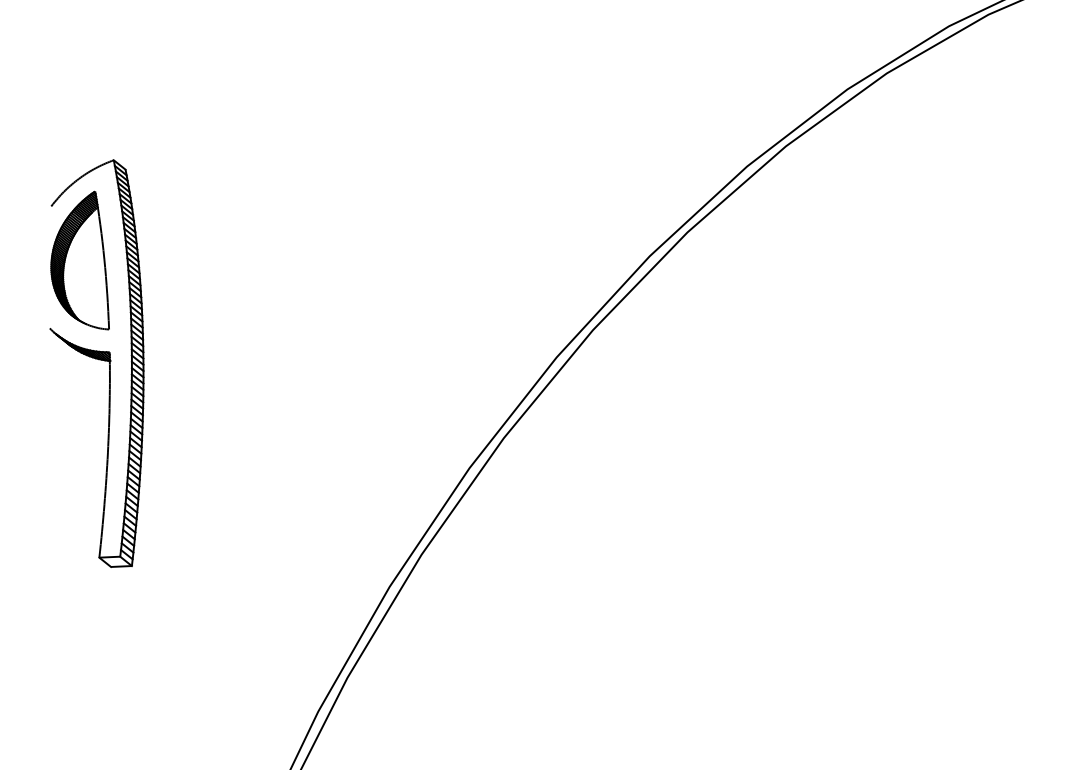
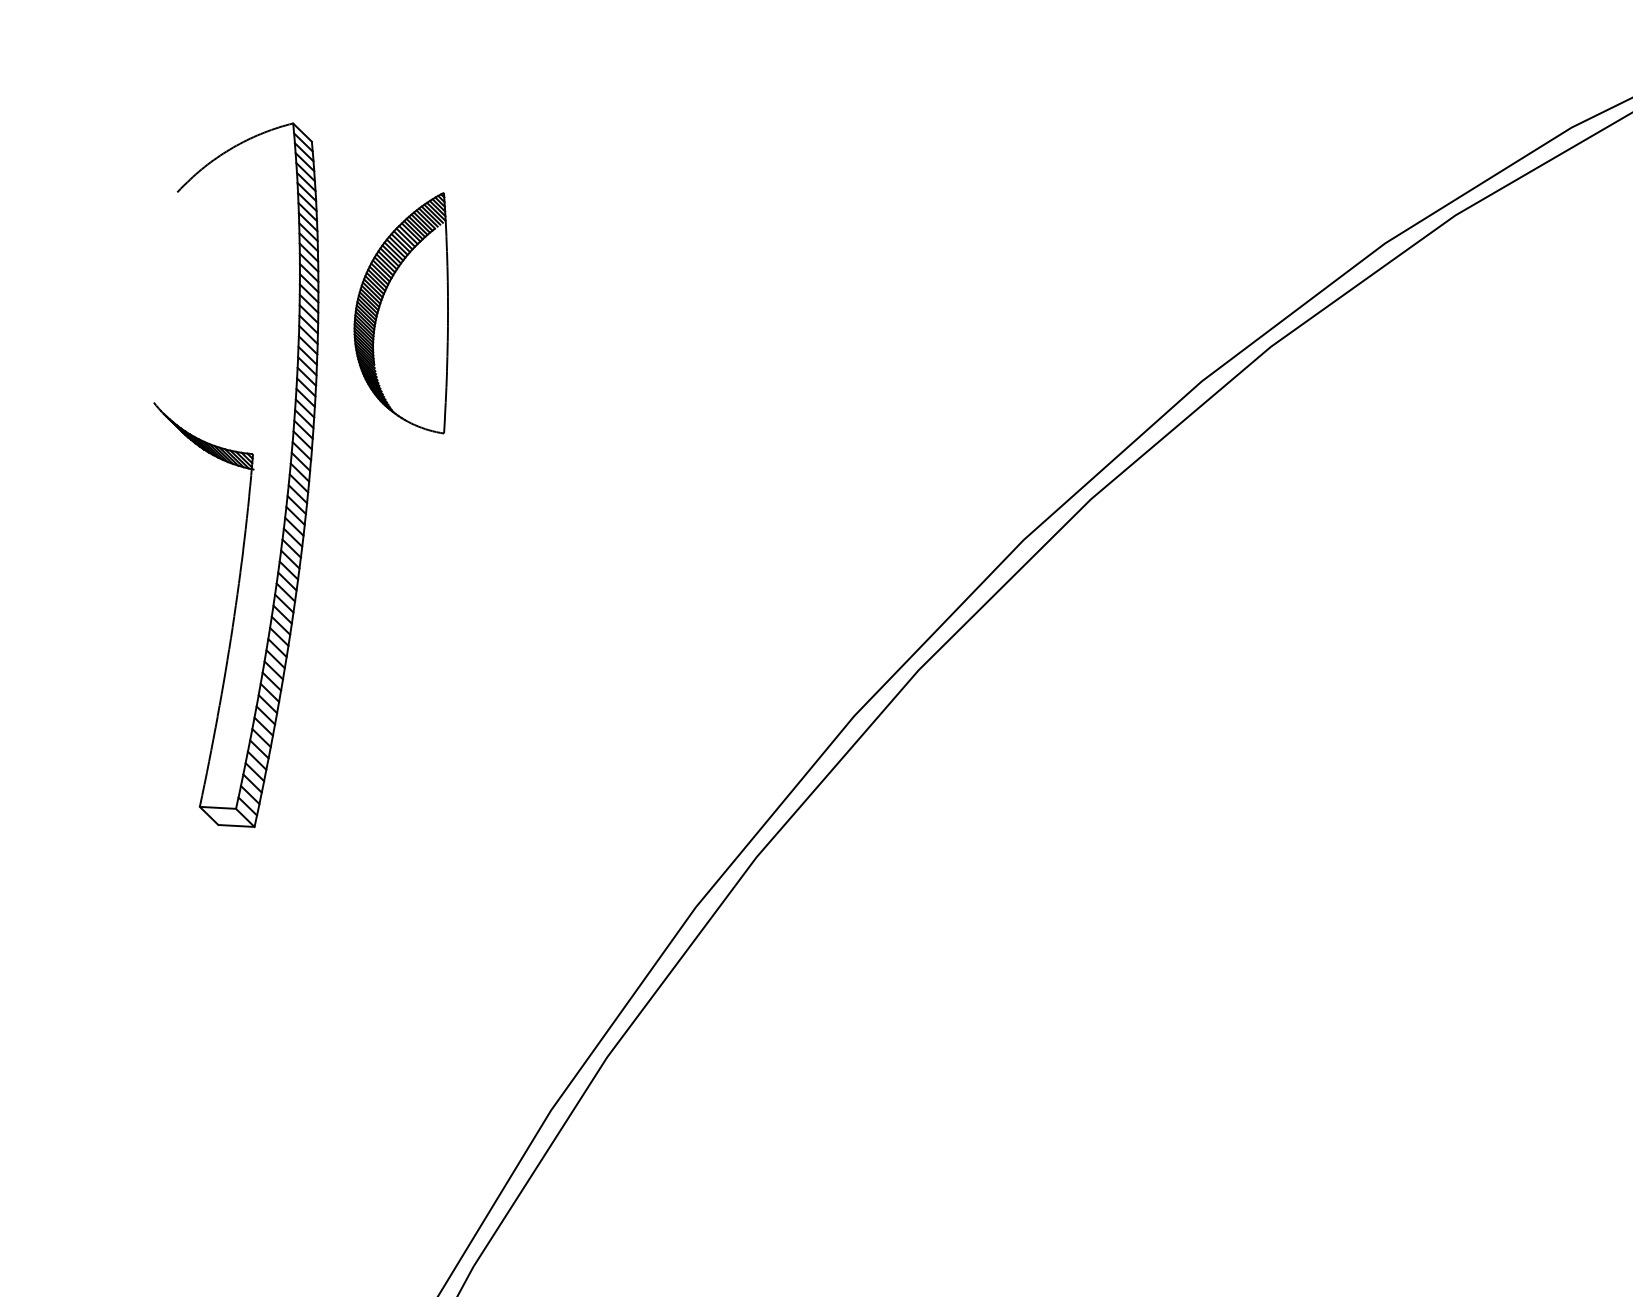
part: (79, 260) -> (404, 309), moved

